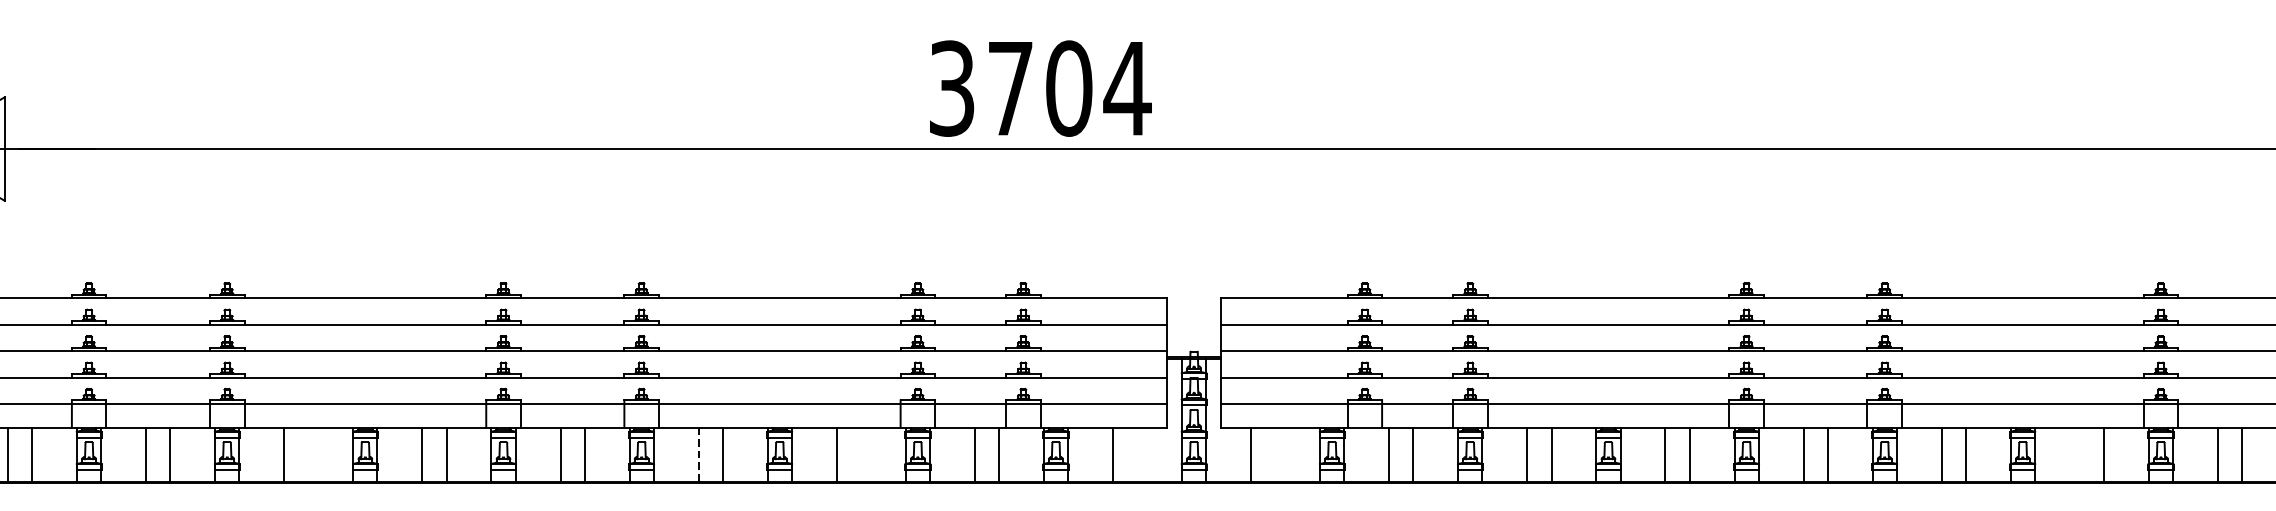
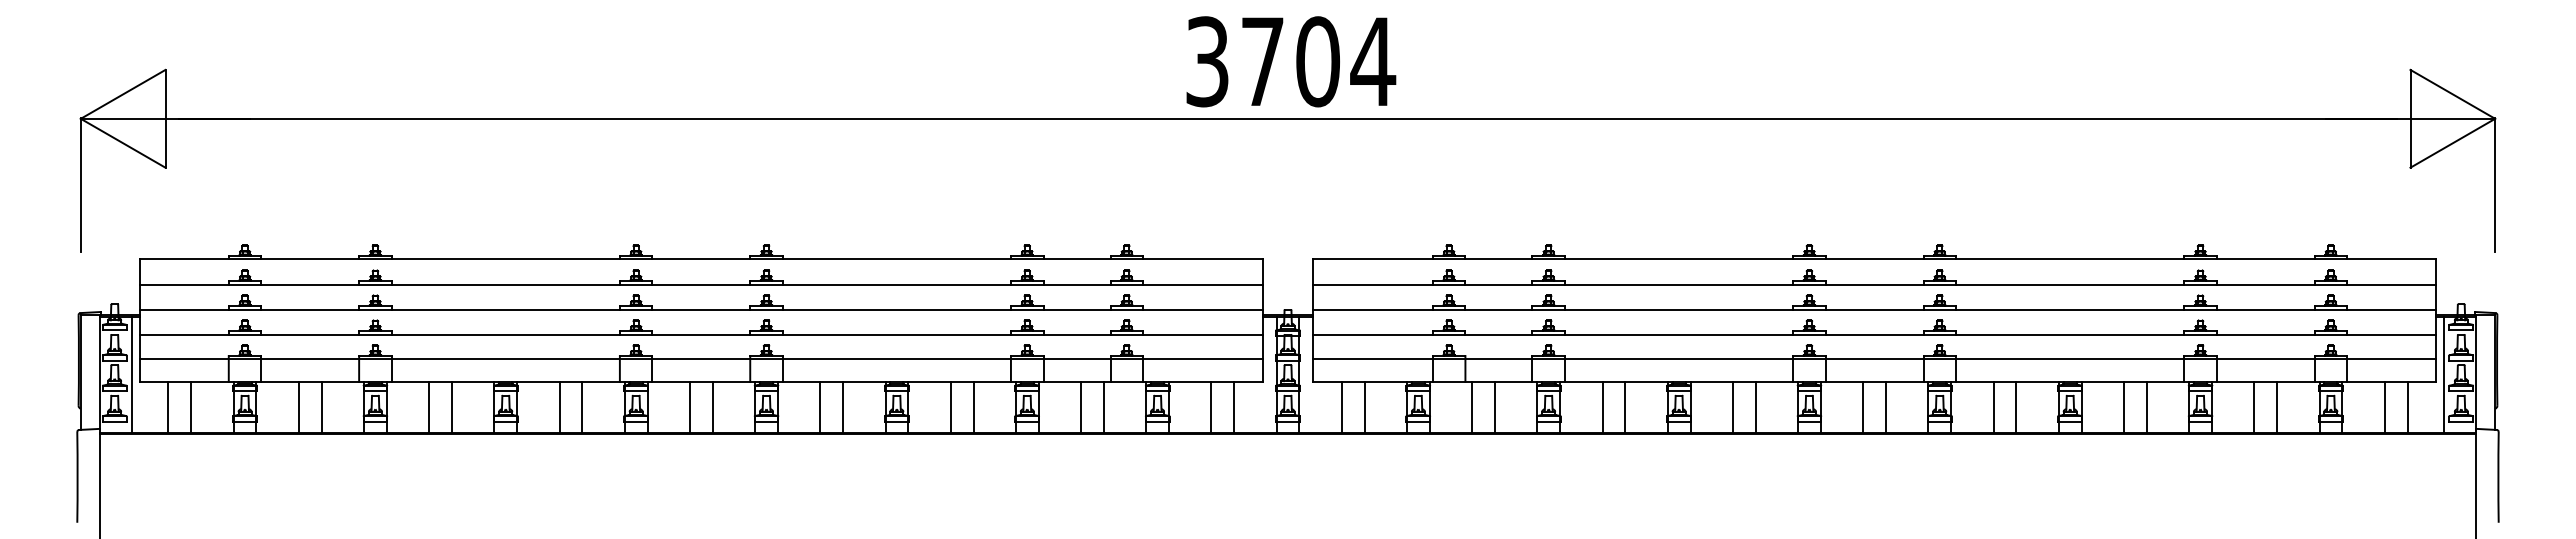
text: (1041, 88) -> (1291, 61), moved
line: (308, 453) -> (452, 406), added
line: (698, 453) -> (820, 406), dashed -> solid
line: (860, 453) -> (973, 406), added
line: (1137, 453) -> (1234, 406), added
line: (1275, 453) -> (1364, 406), added
line: (2079, 453) -> (2123, 406), added

